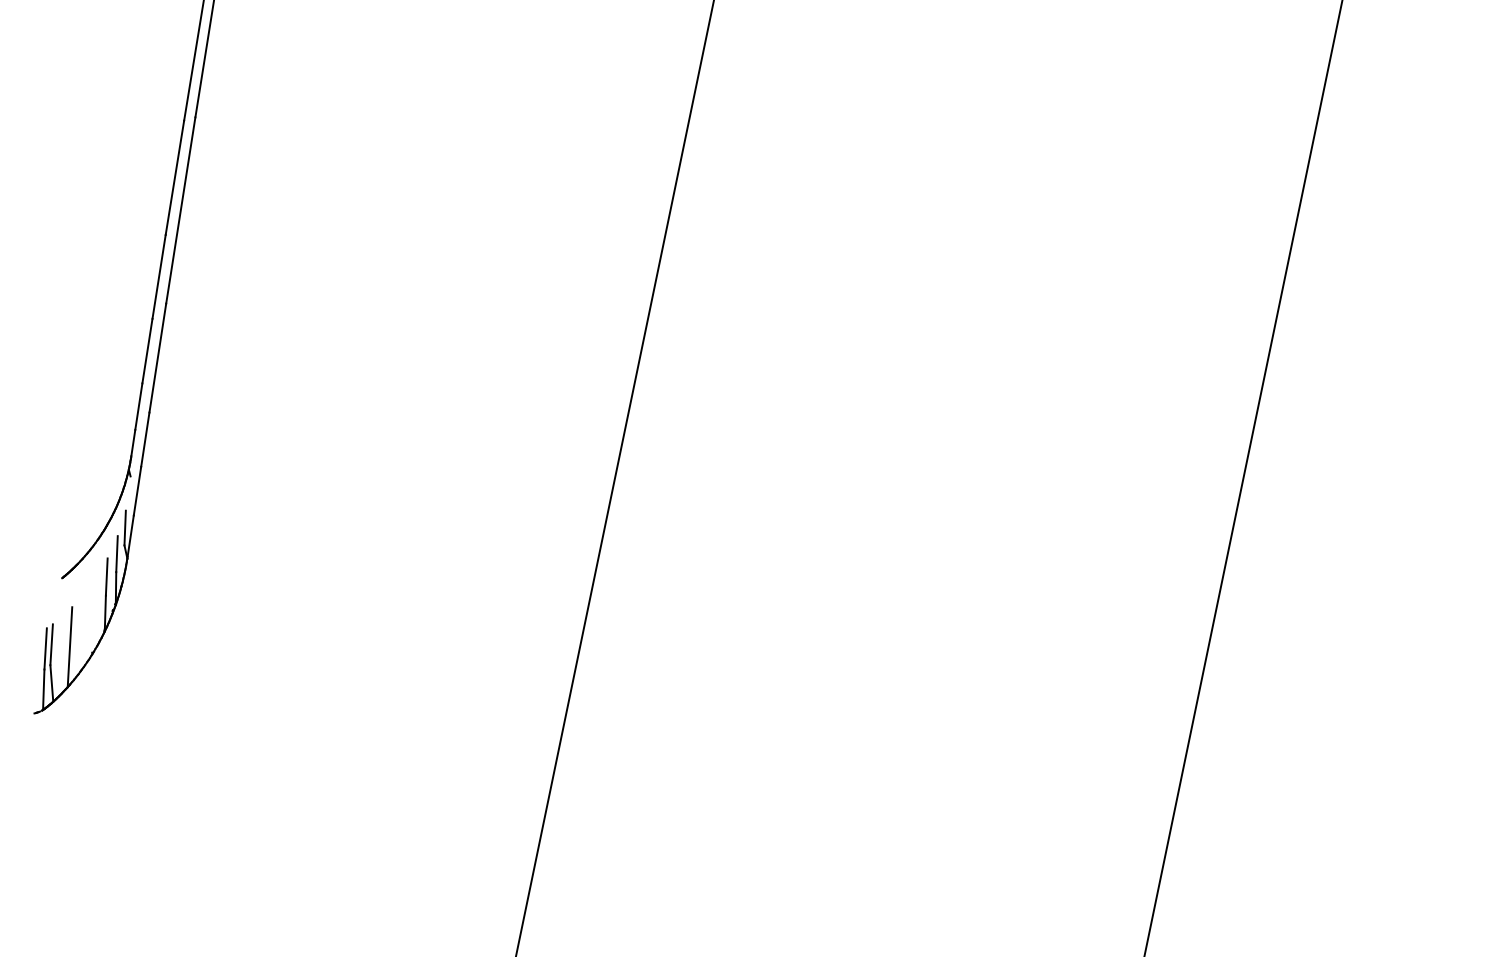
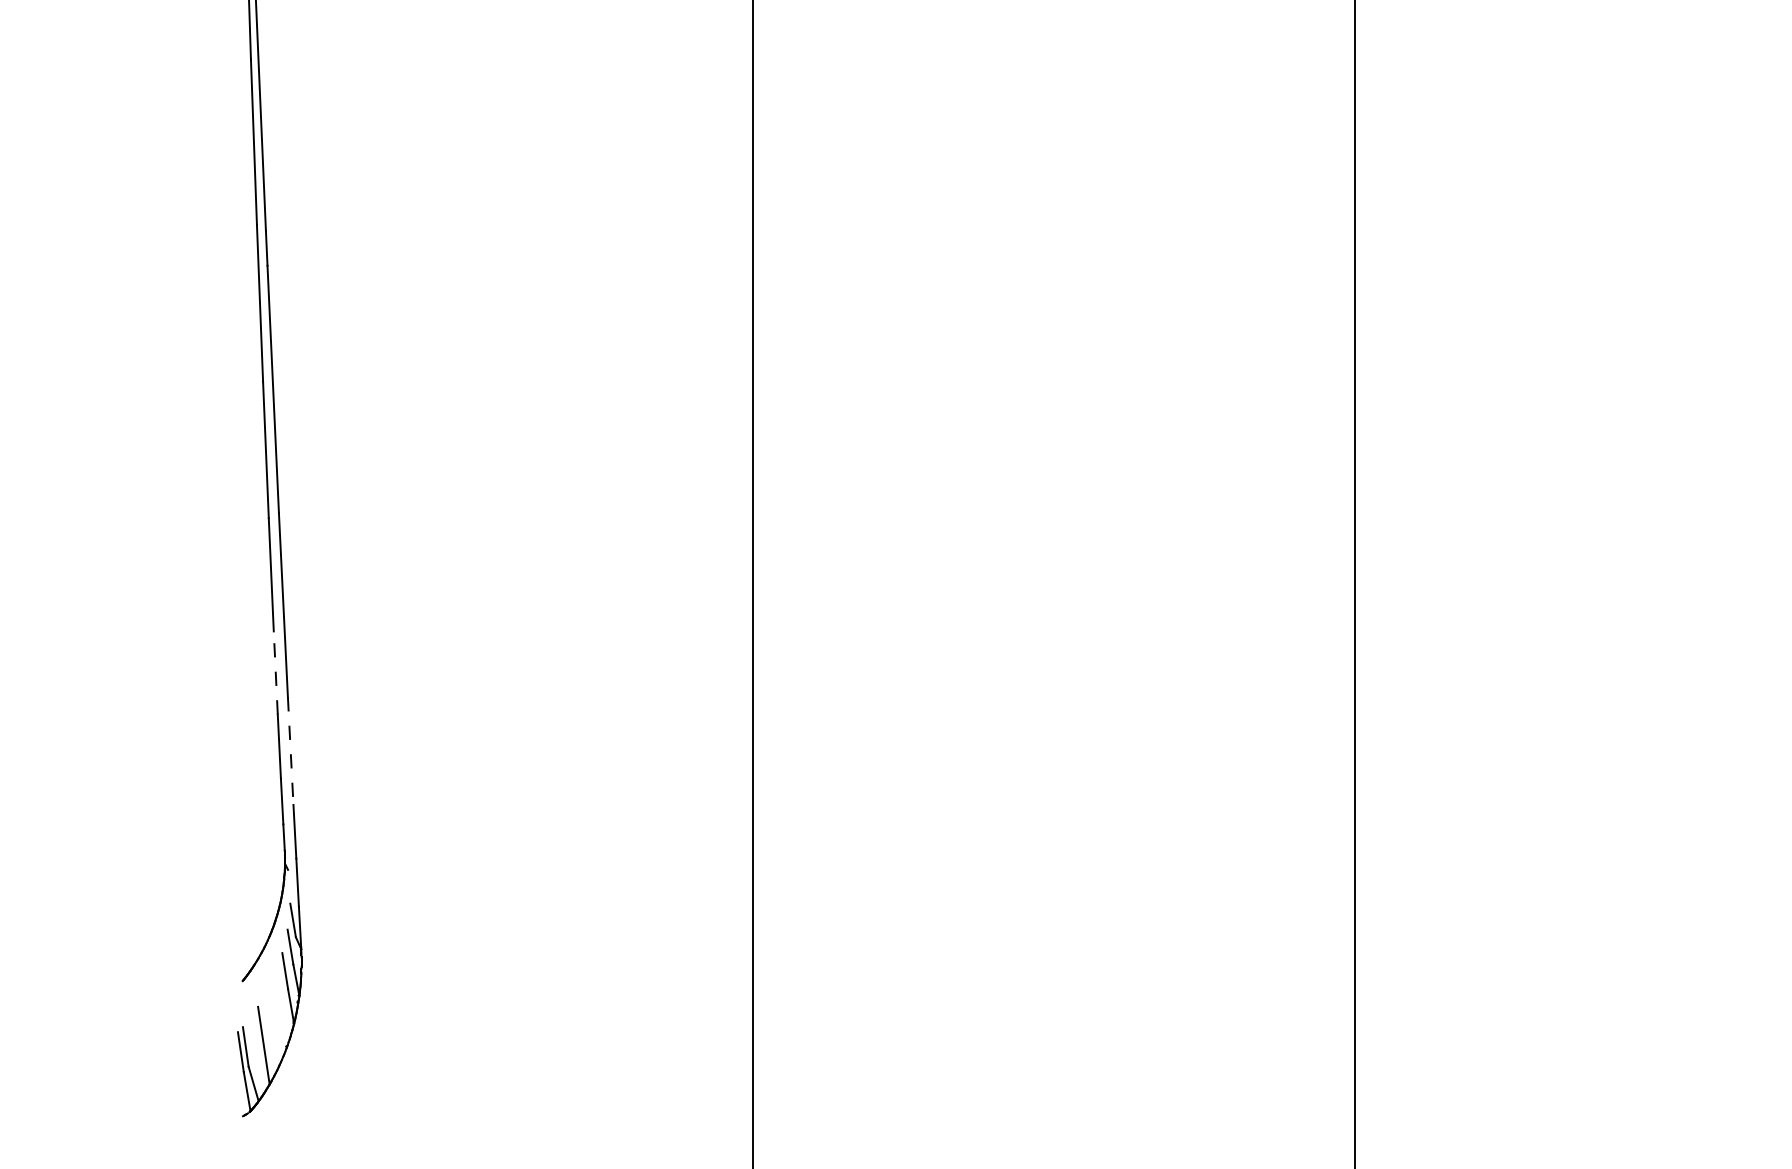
line: (158, 276) -> (275, 672), solid -> dashed
line: (157, 358) -> (290, 751), solid -> dashed

